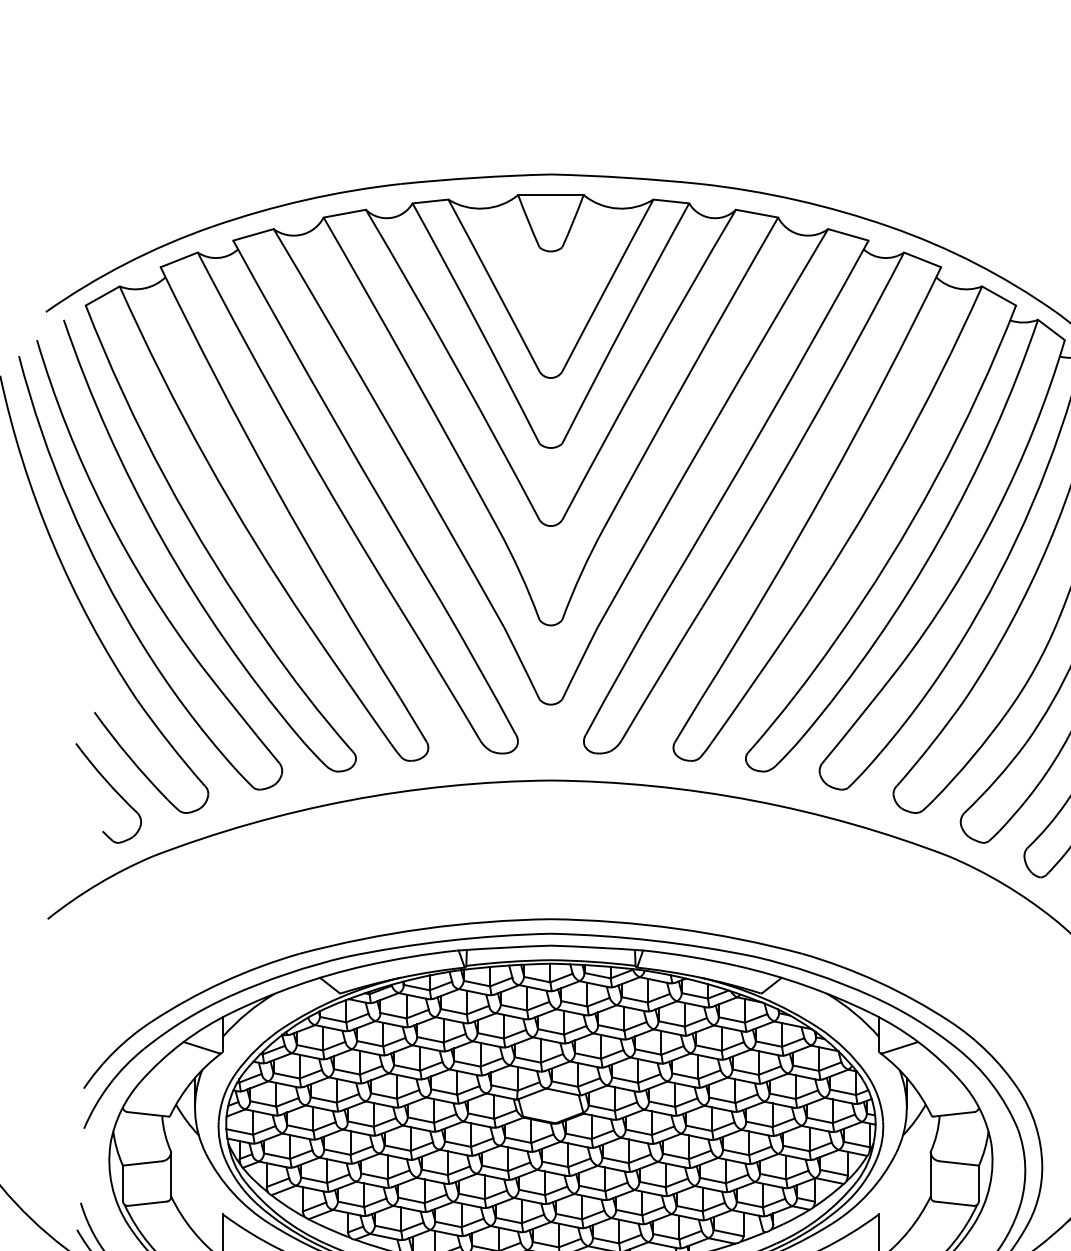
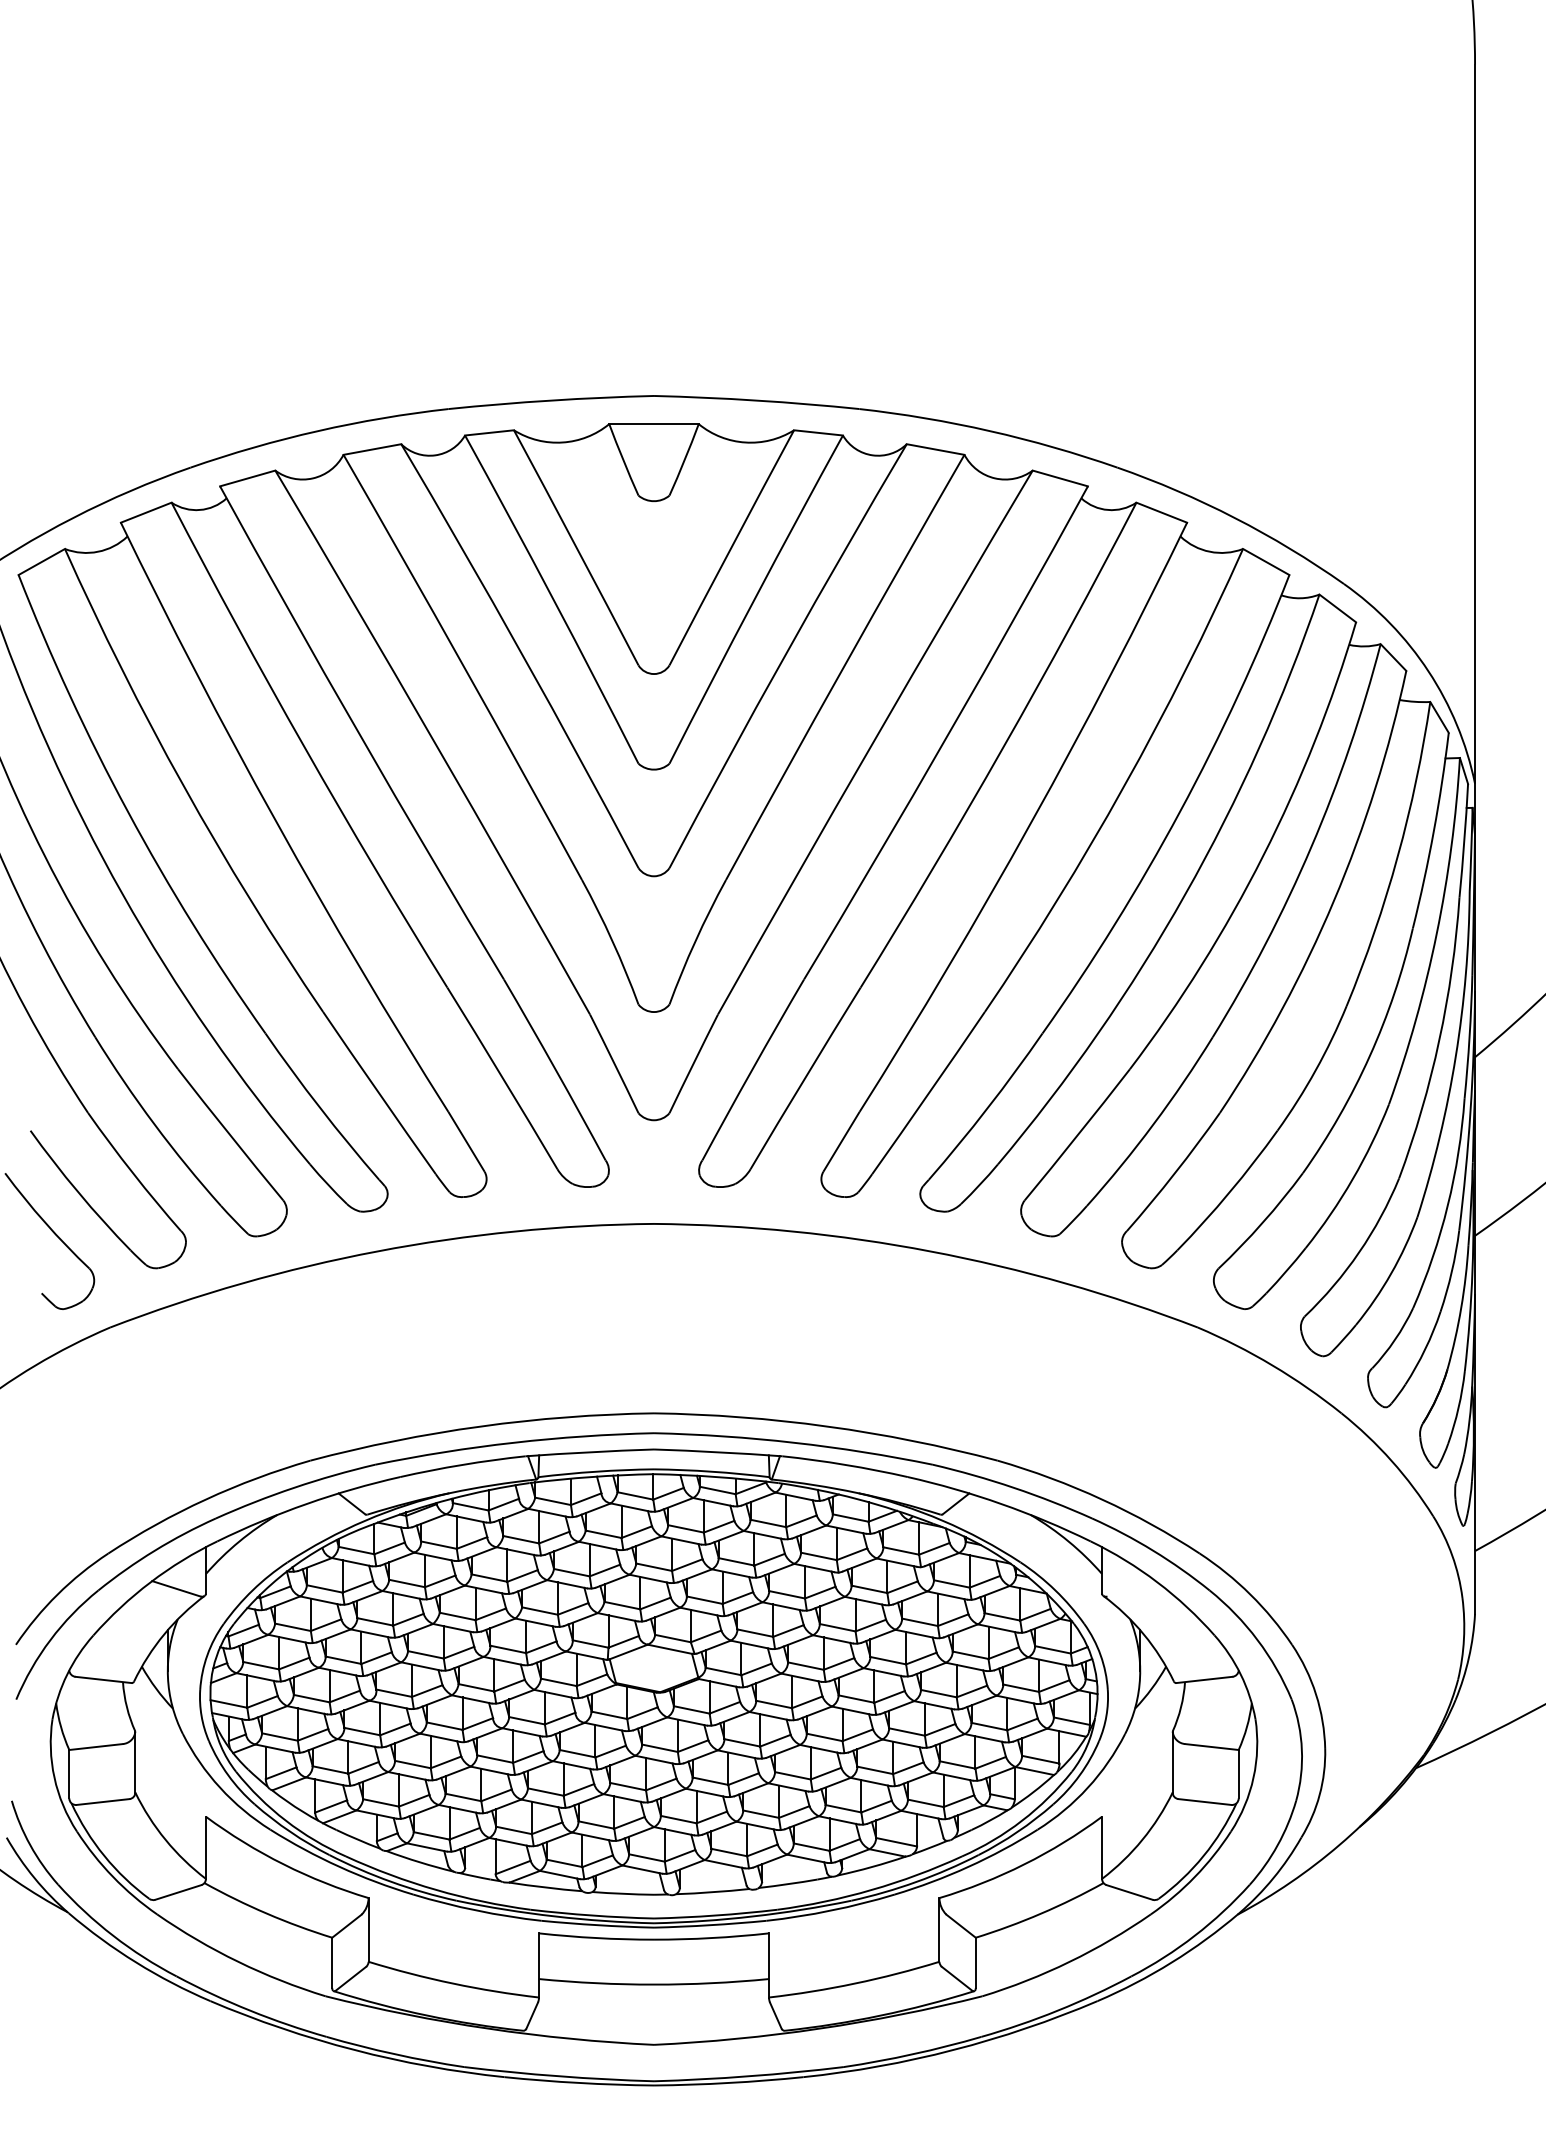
line: (900, 1047) -> (1131, 1588), removed

